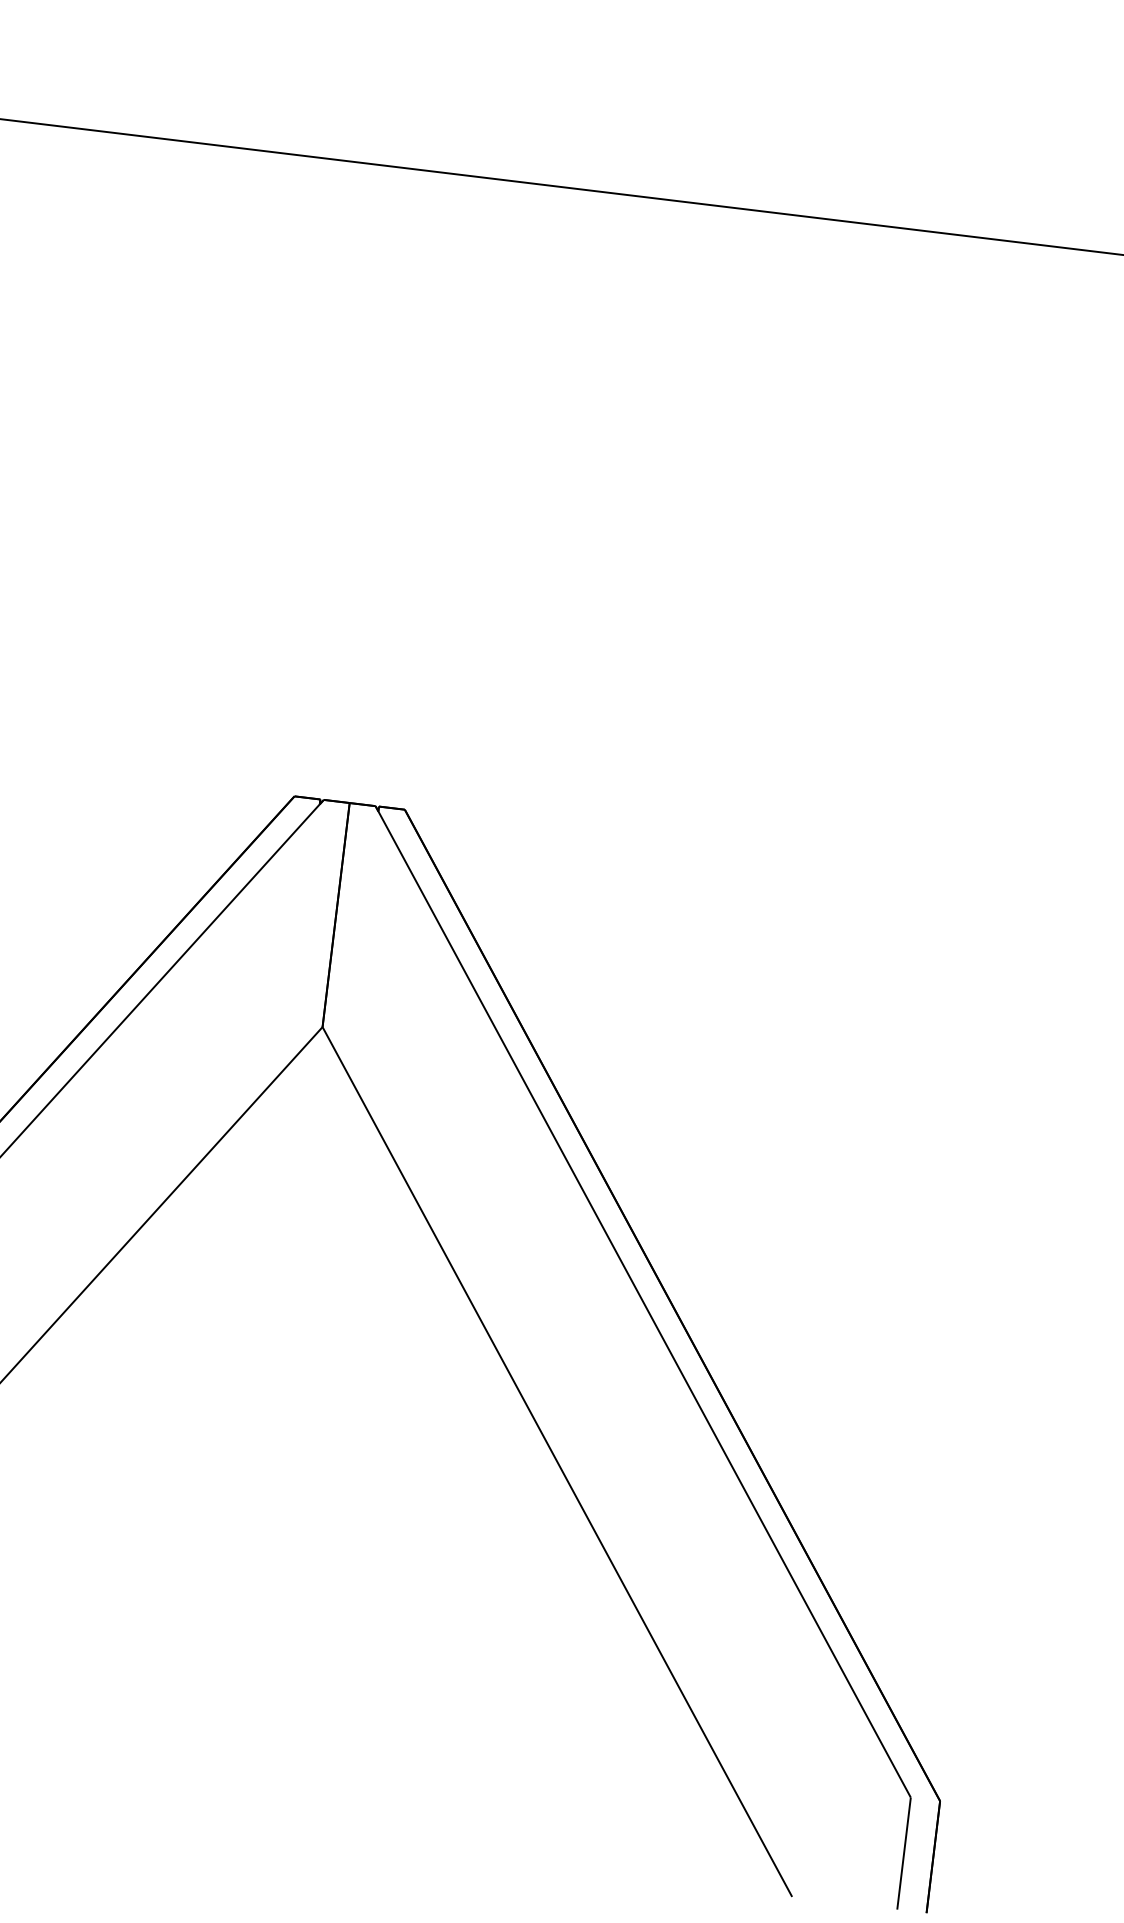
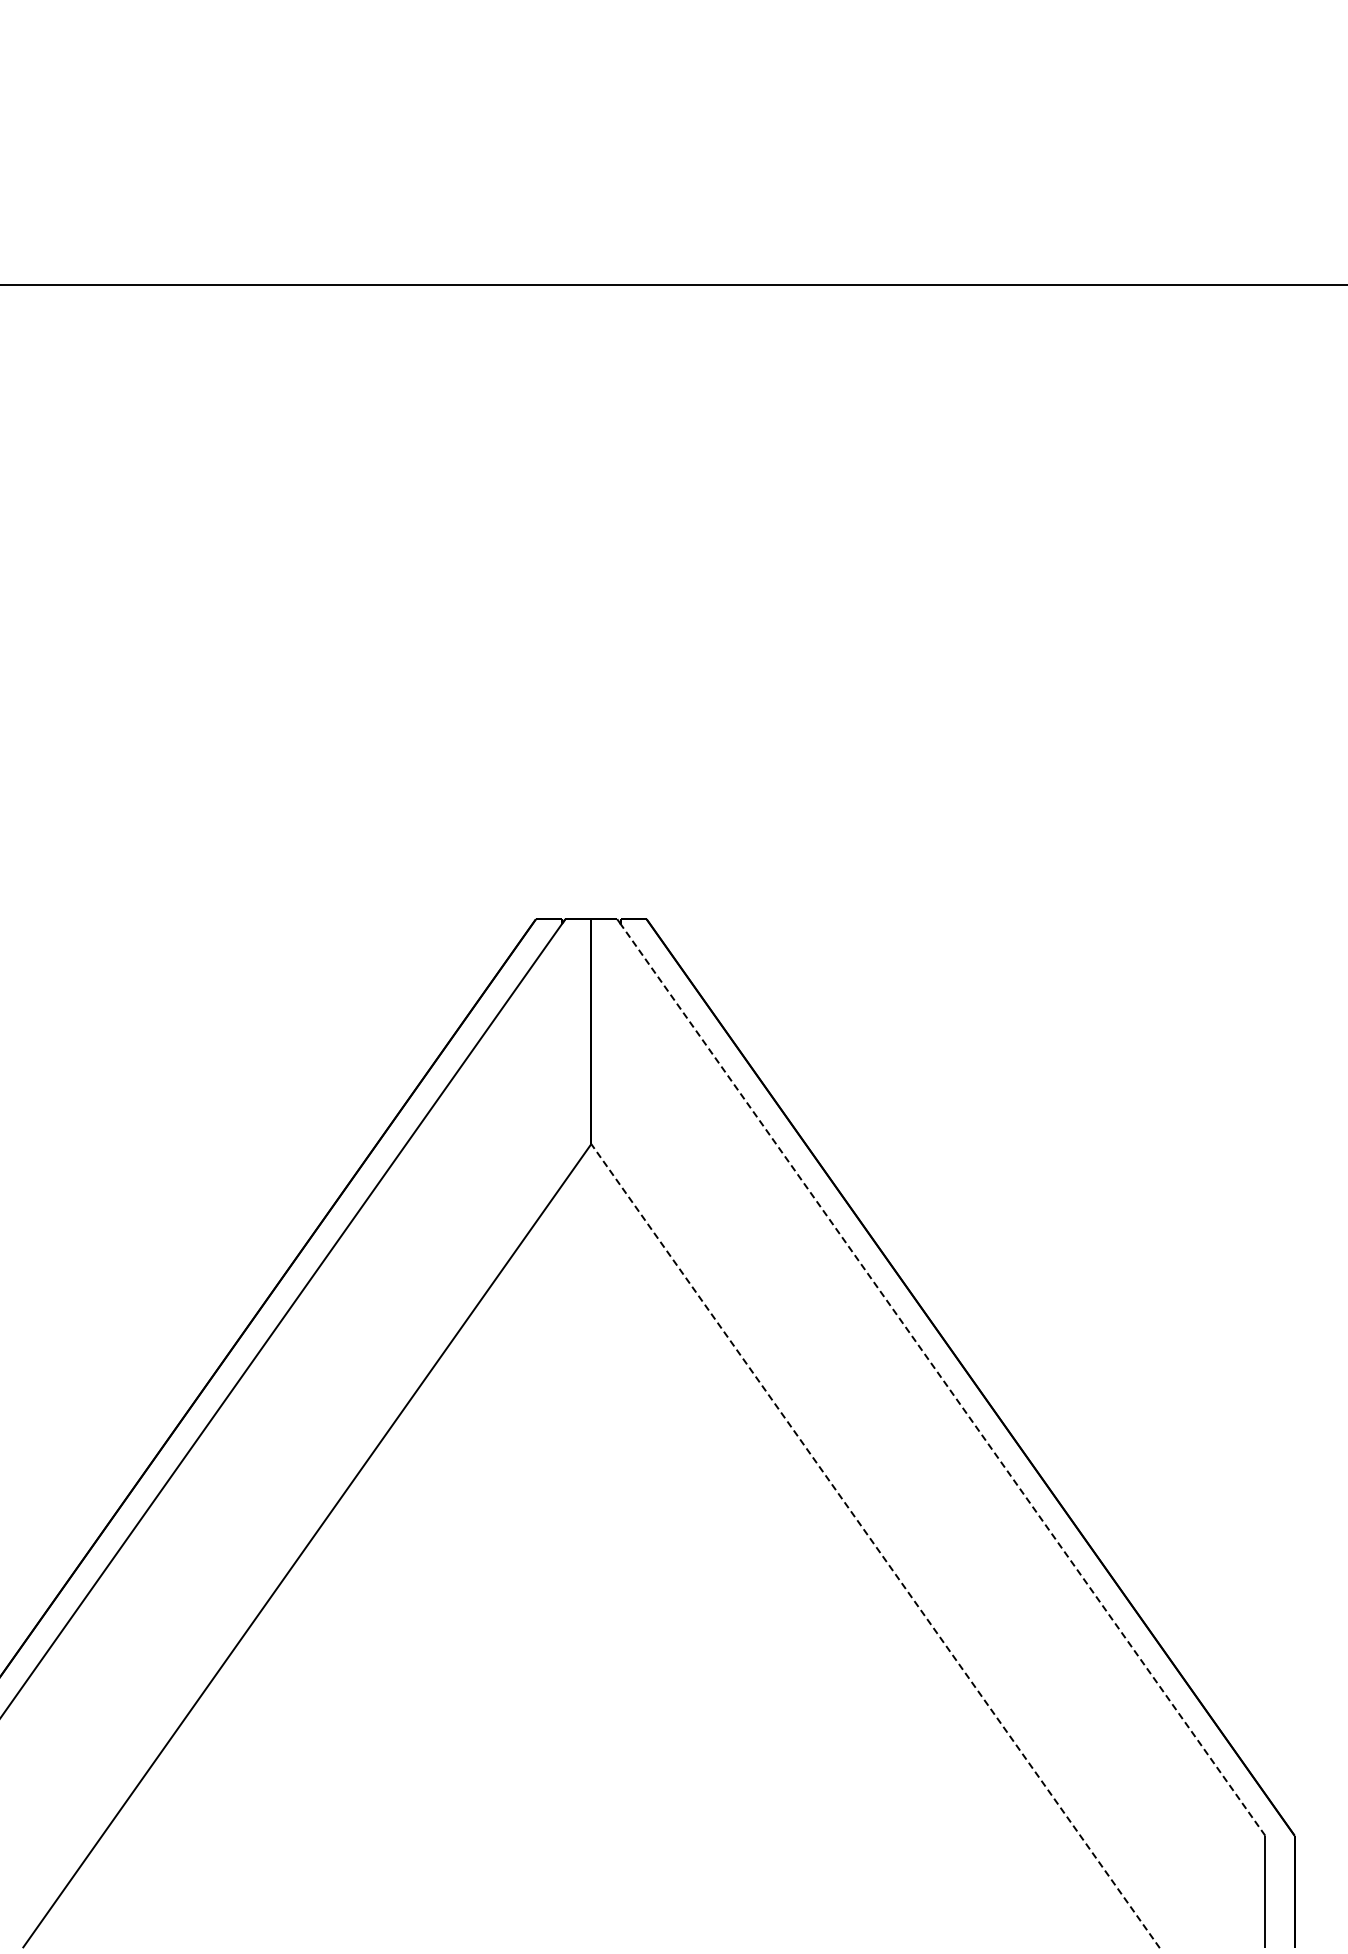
line: (642, 1301) -> (940, 1377), solid -> dashed
line: (557, 1461) -> (875, 1545), solid -> dashed

